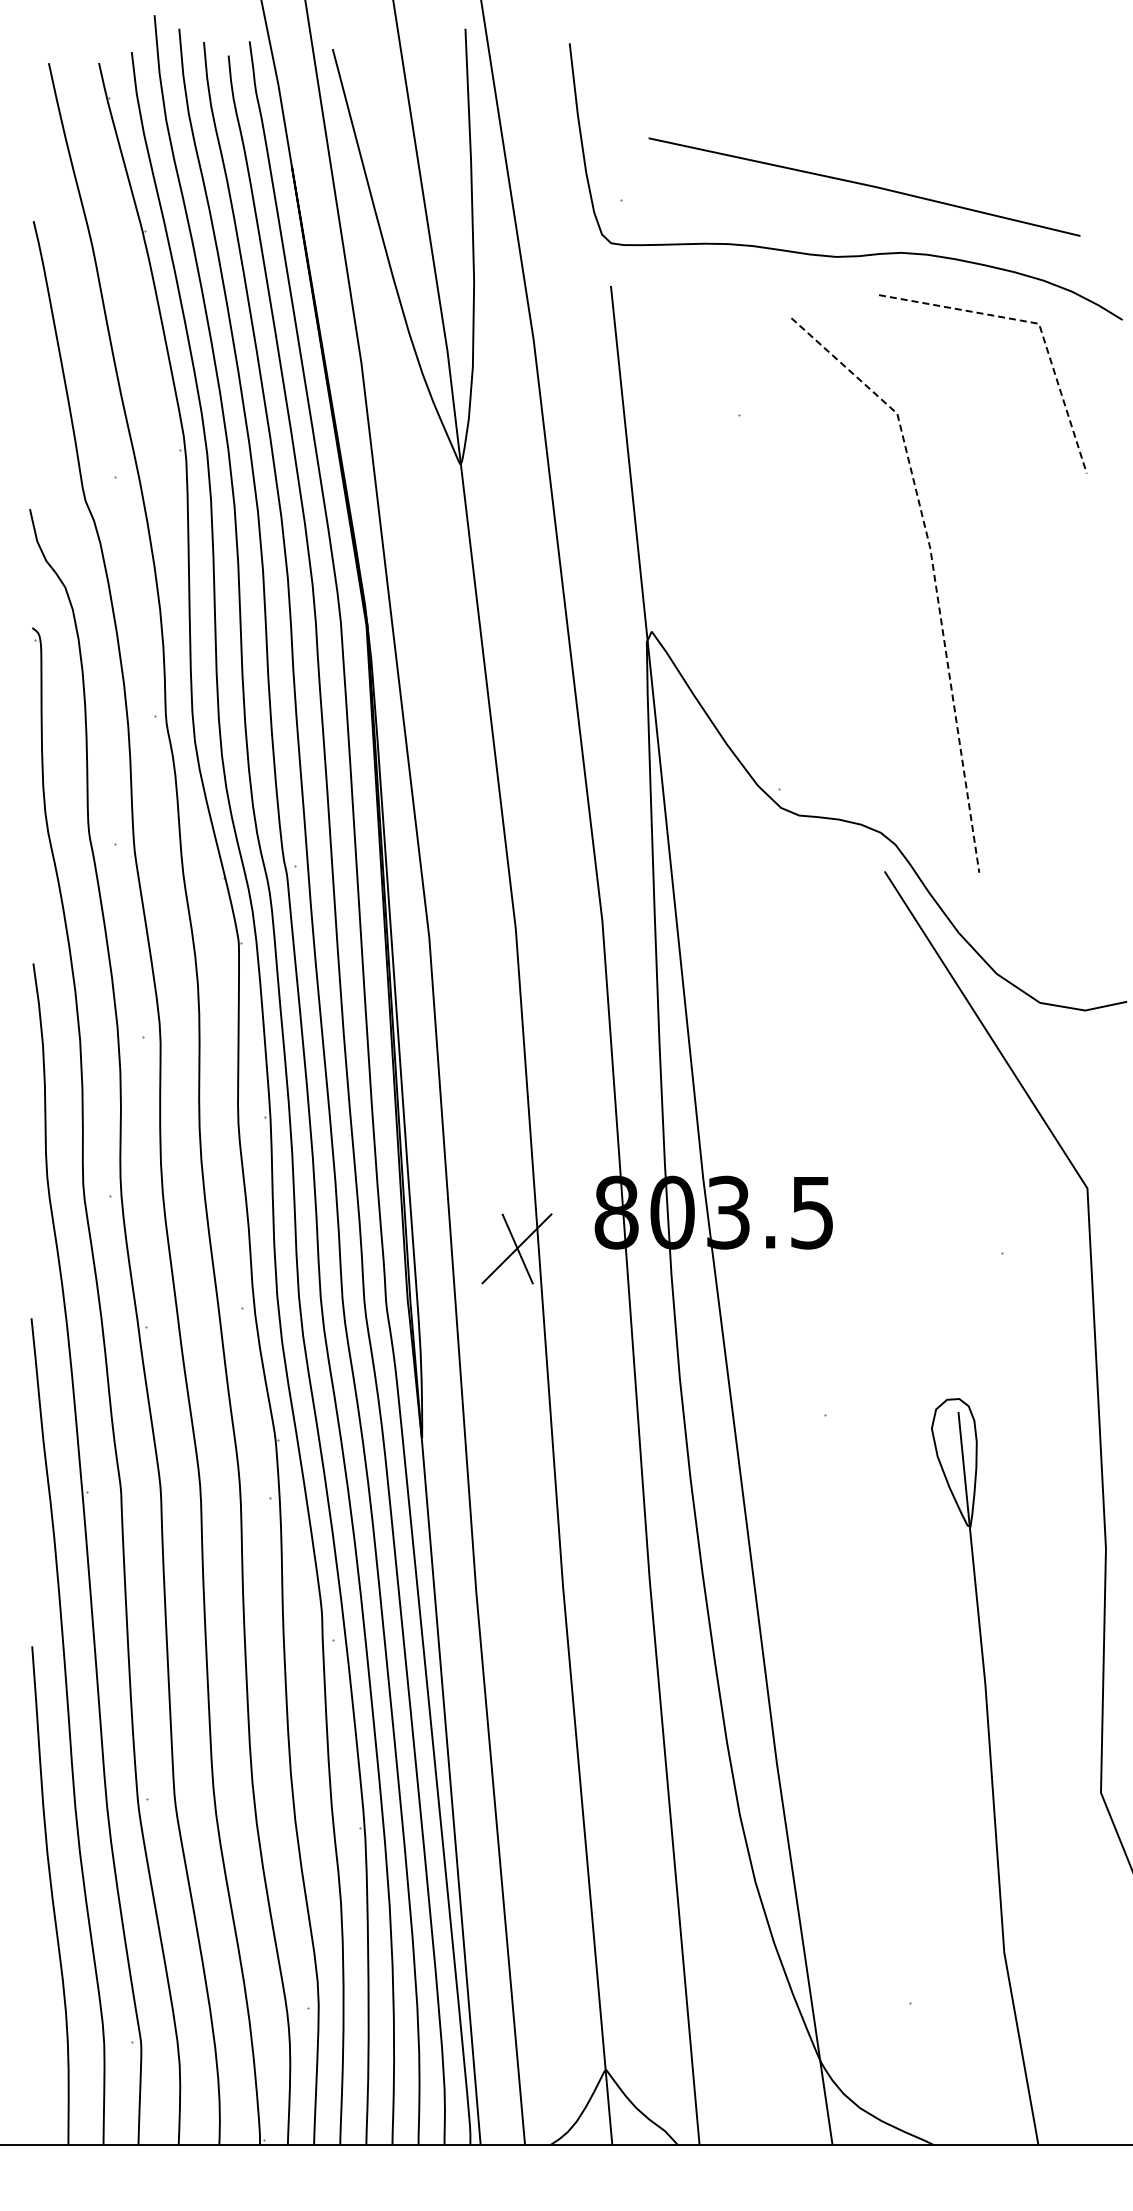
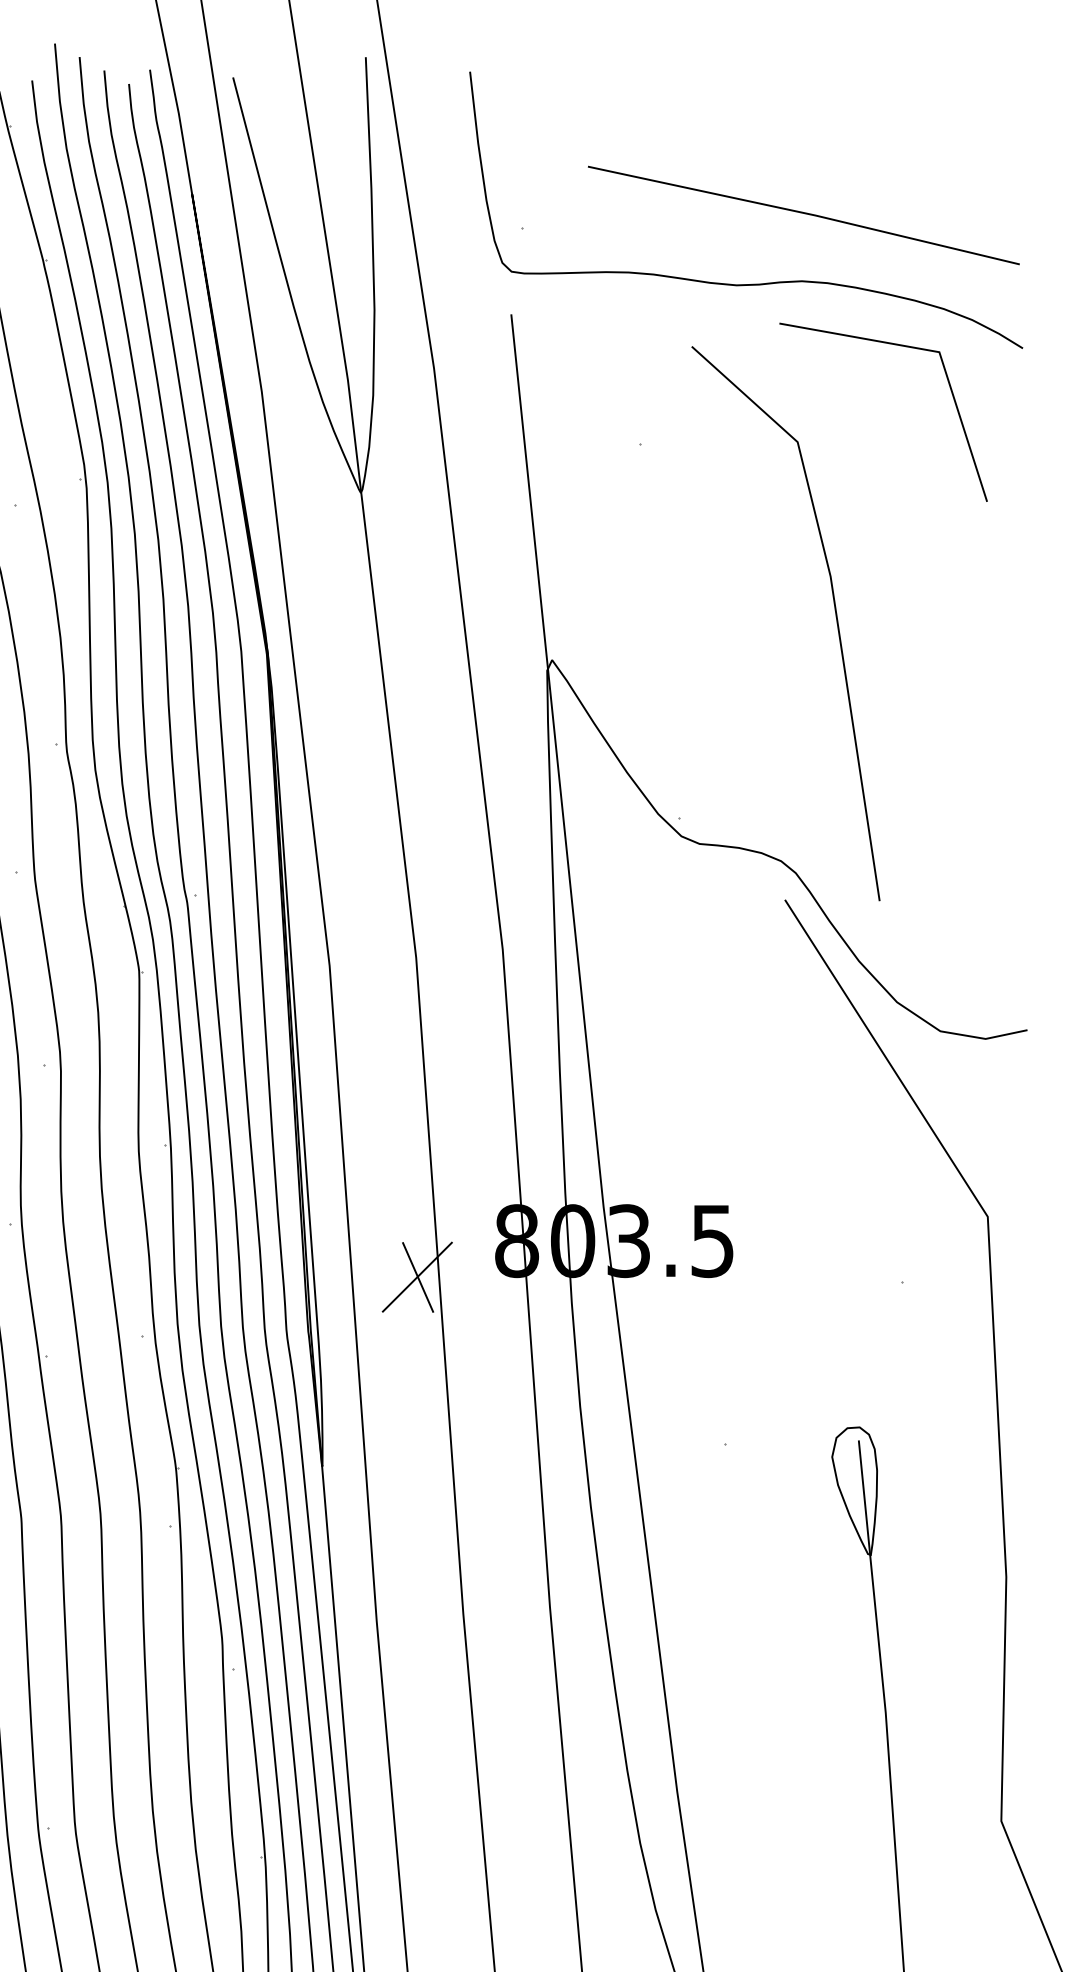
line: (864, 185) -> (803, 213), moved
line: (1037, 323) -> (937, 351), dashed -> solid
line: (933, 570) -> (833, 598), dashed -> solid

